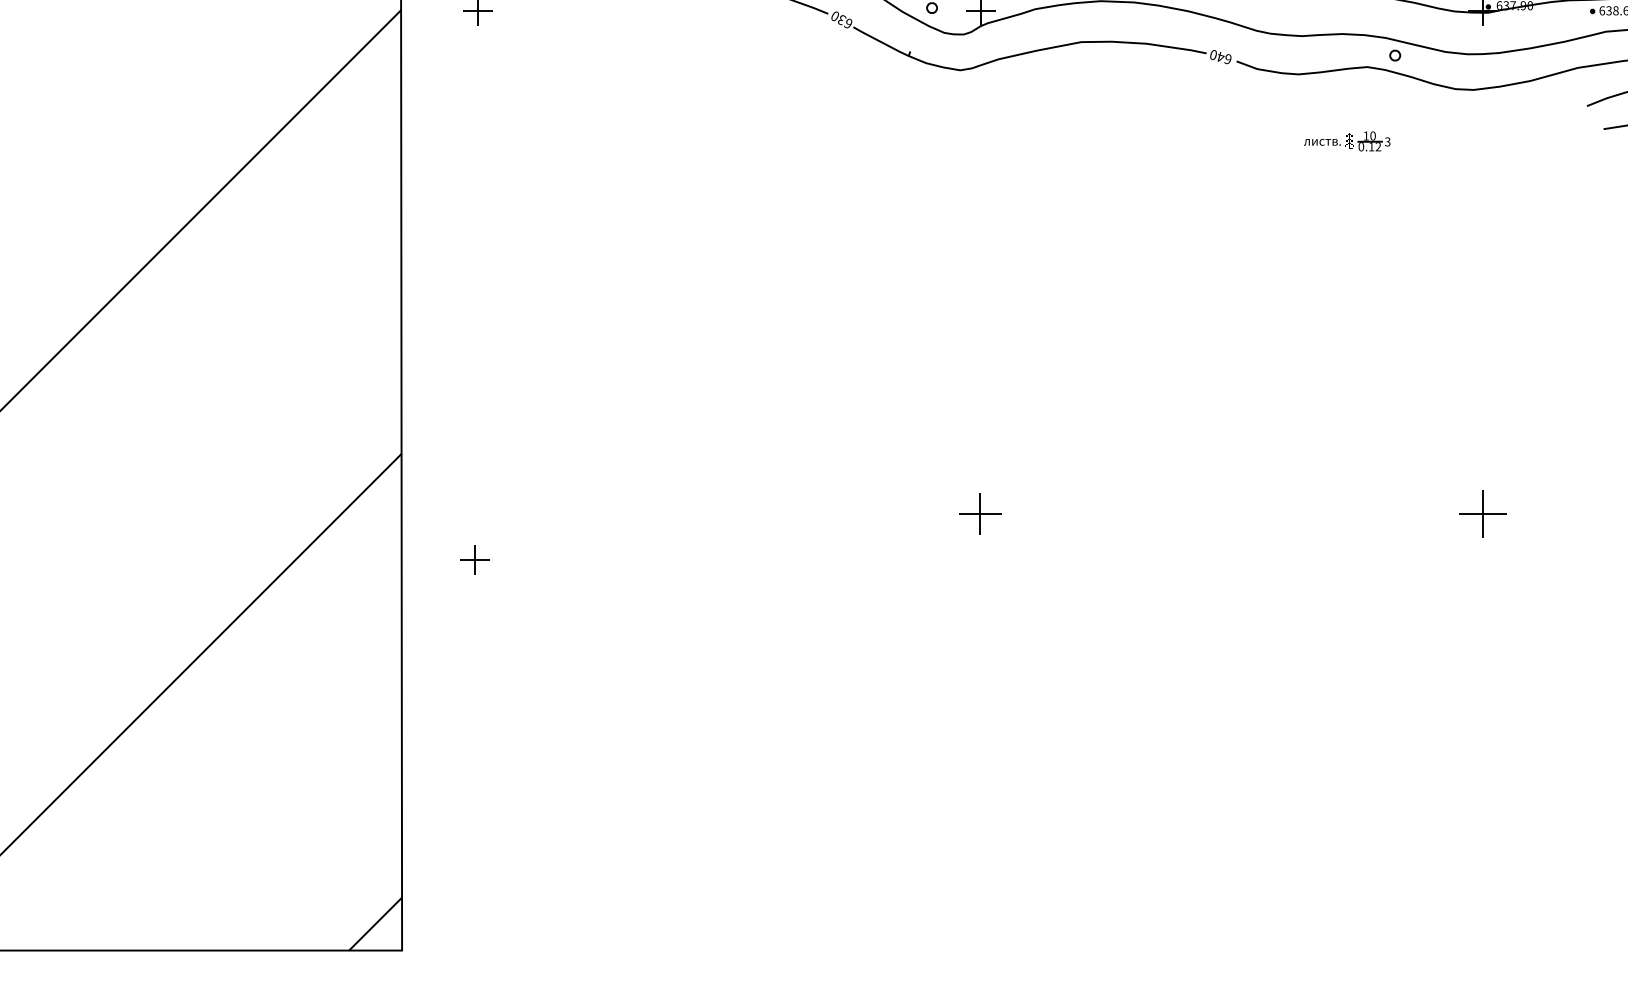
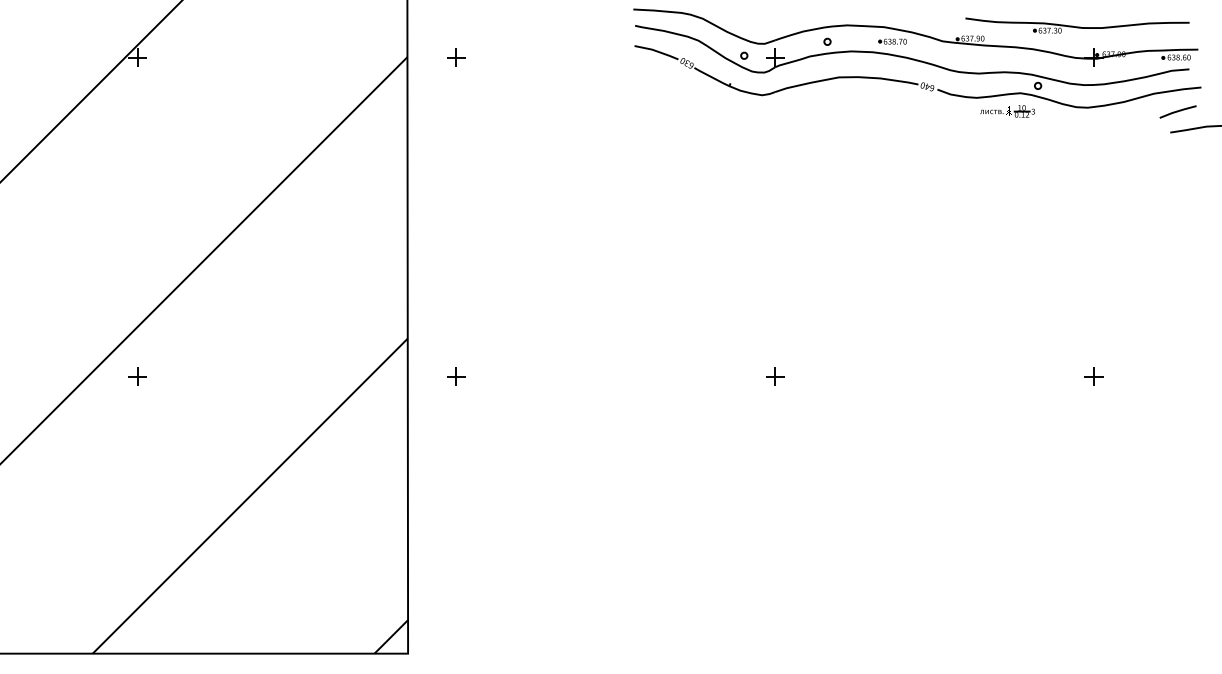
part: (1346, 141) -> (1007, 111), moved
part: (981, 513) -> (775, 376), size x0.71
part: (1482, 513) -> (1093, 376), size x0.62
part: (475, 559) -> (456, 376), moved

